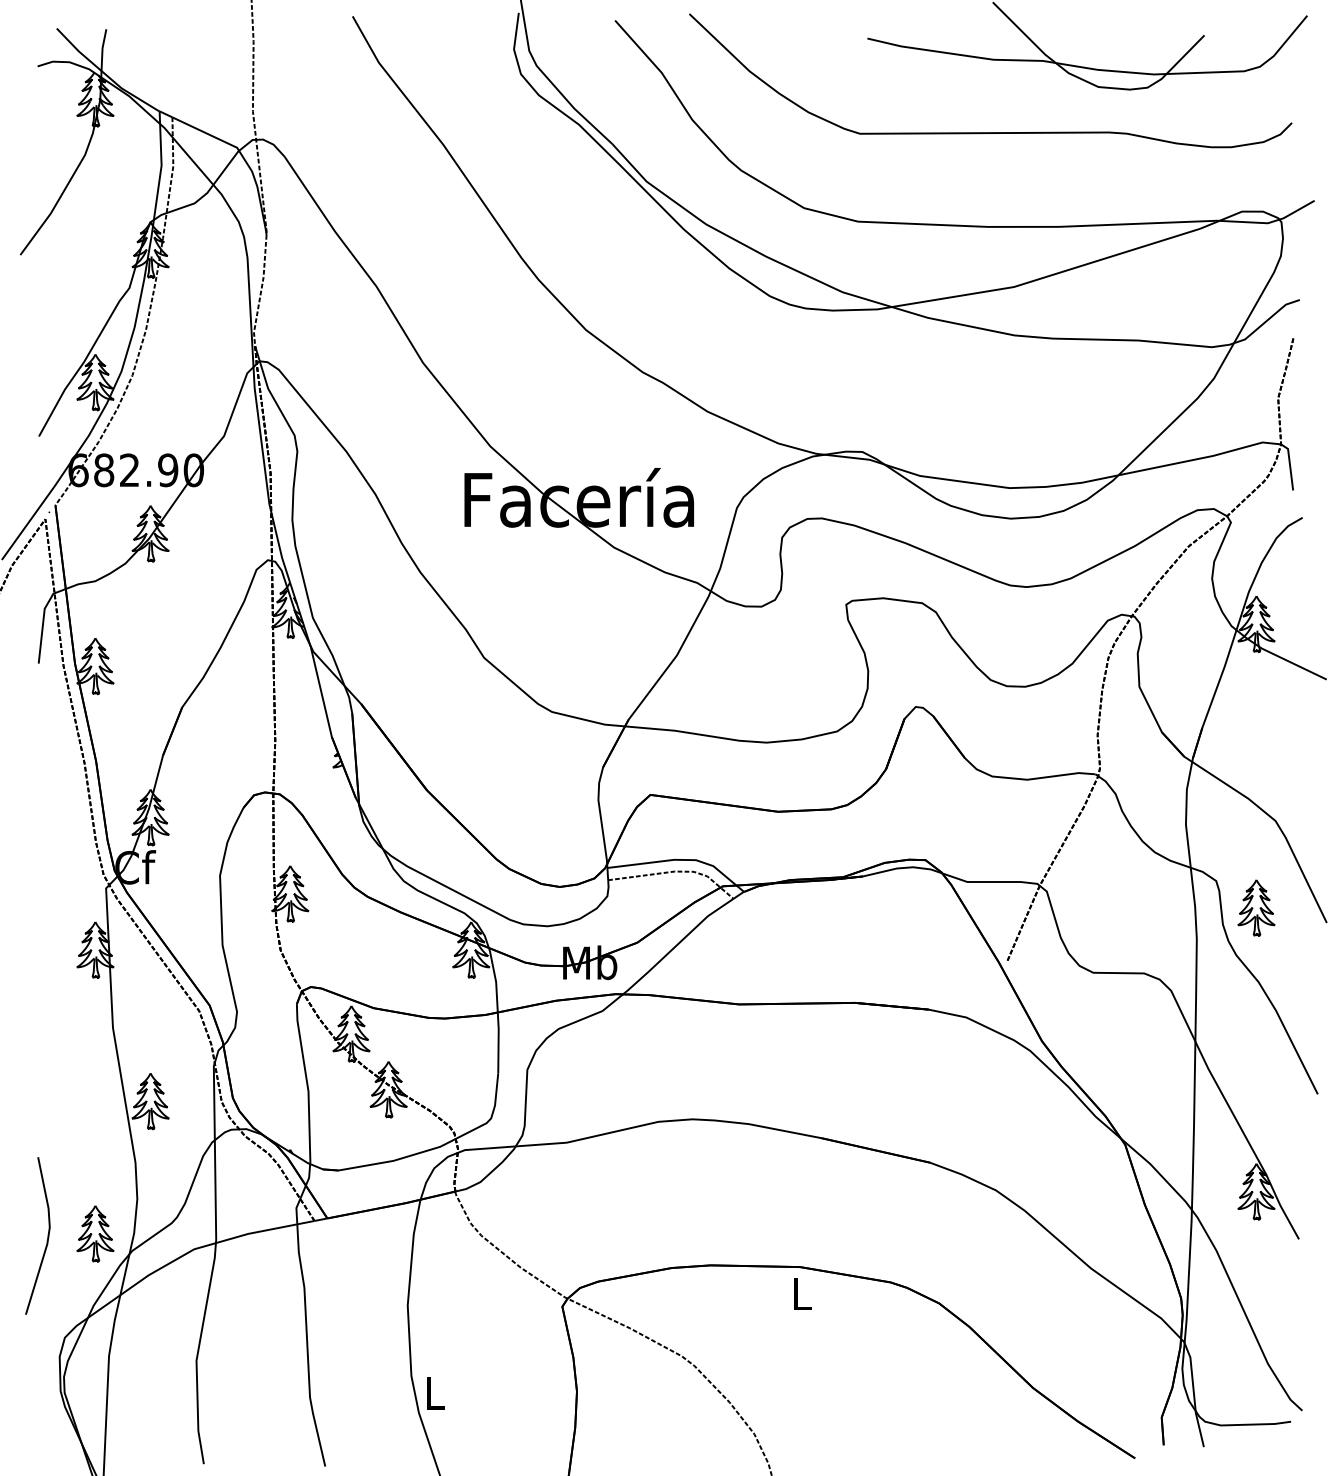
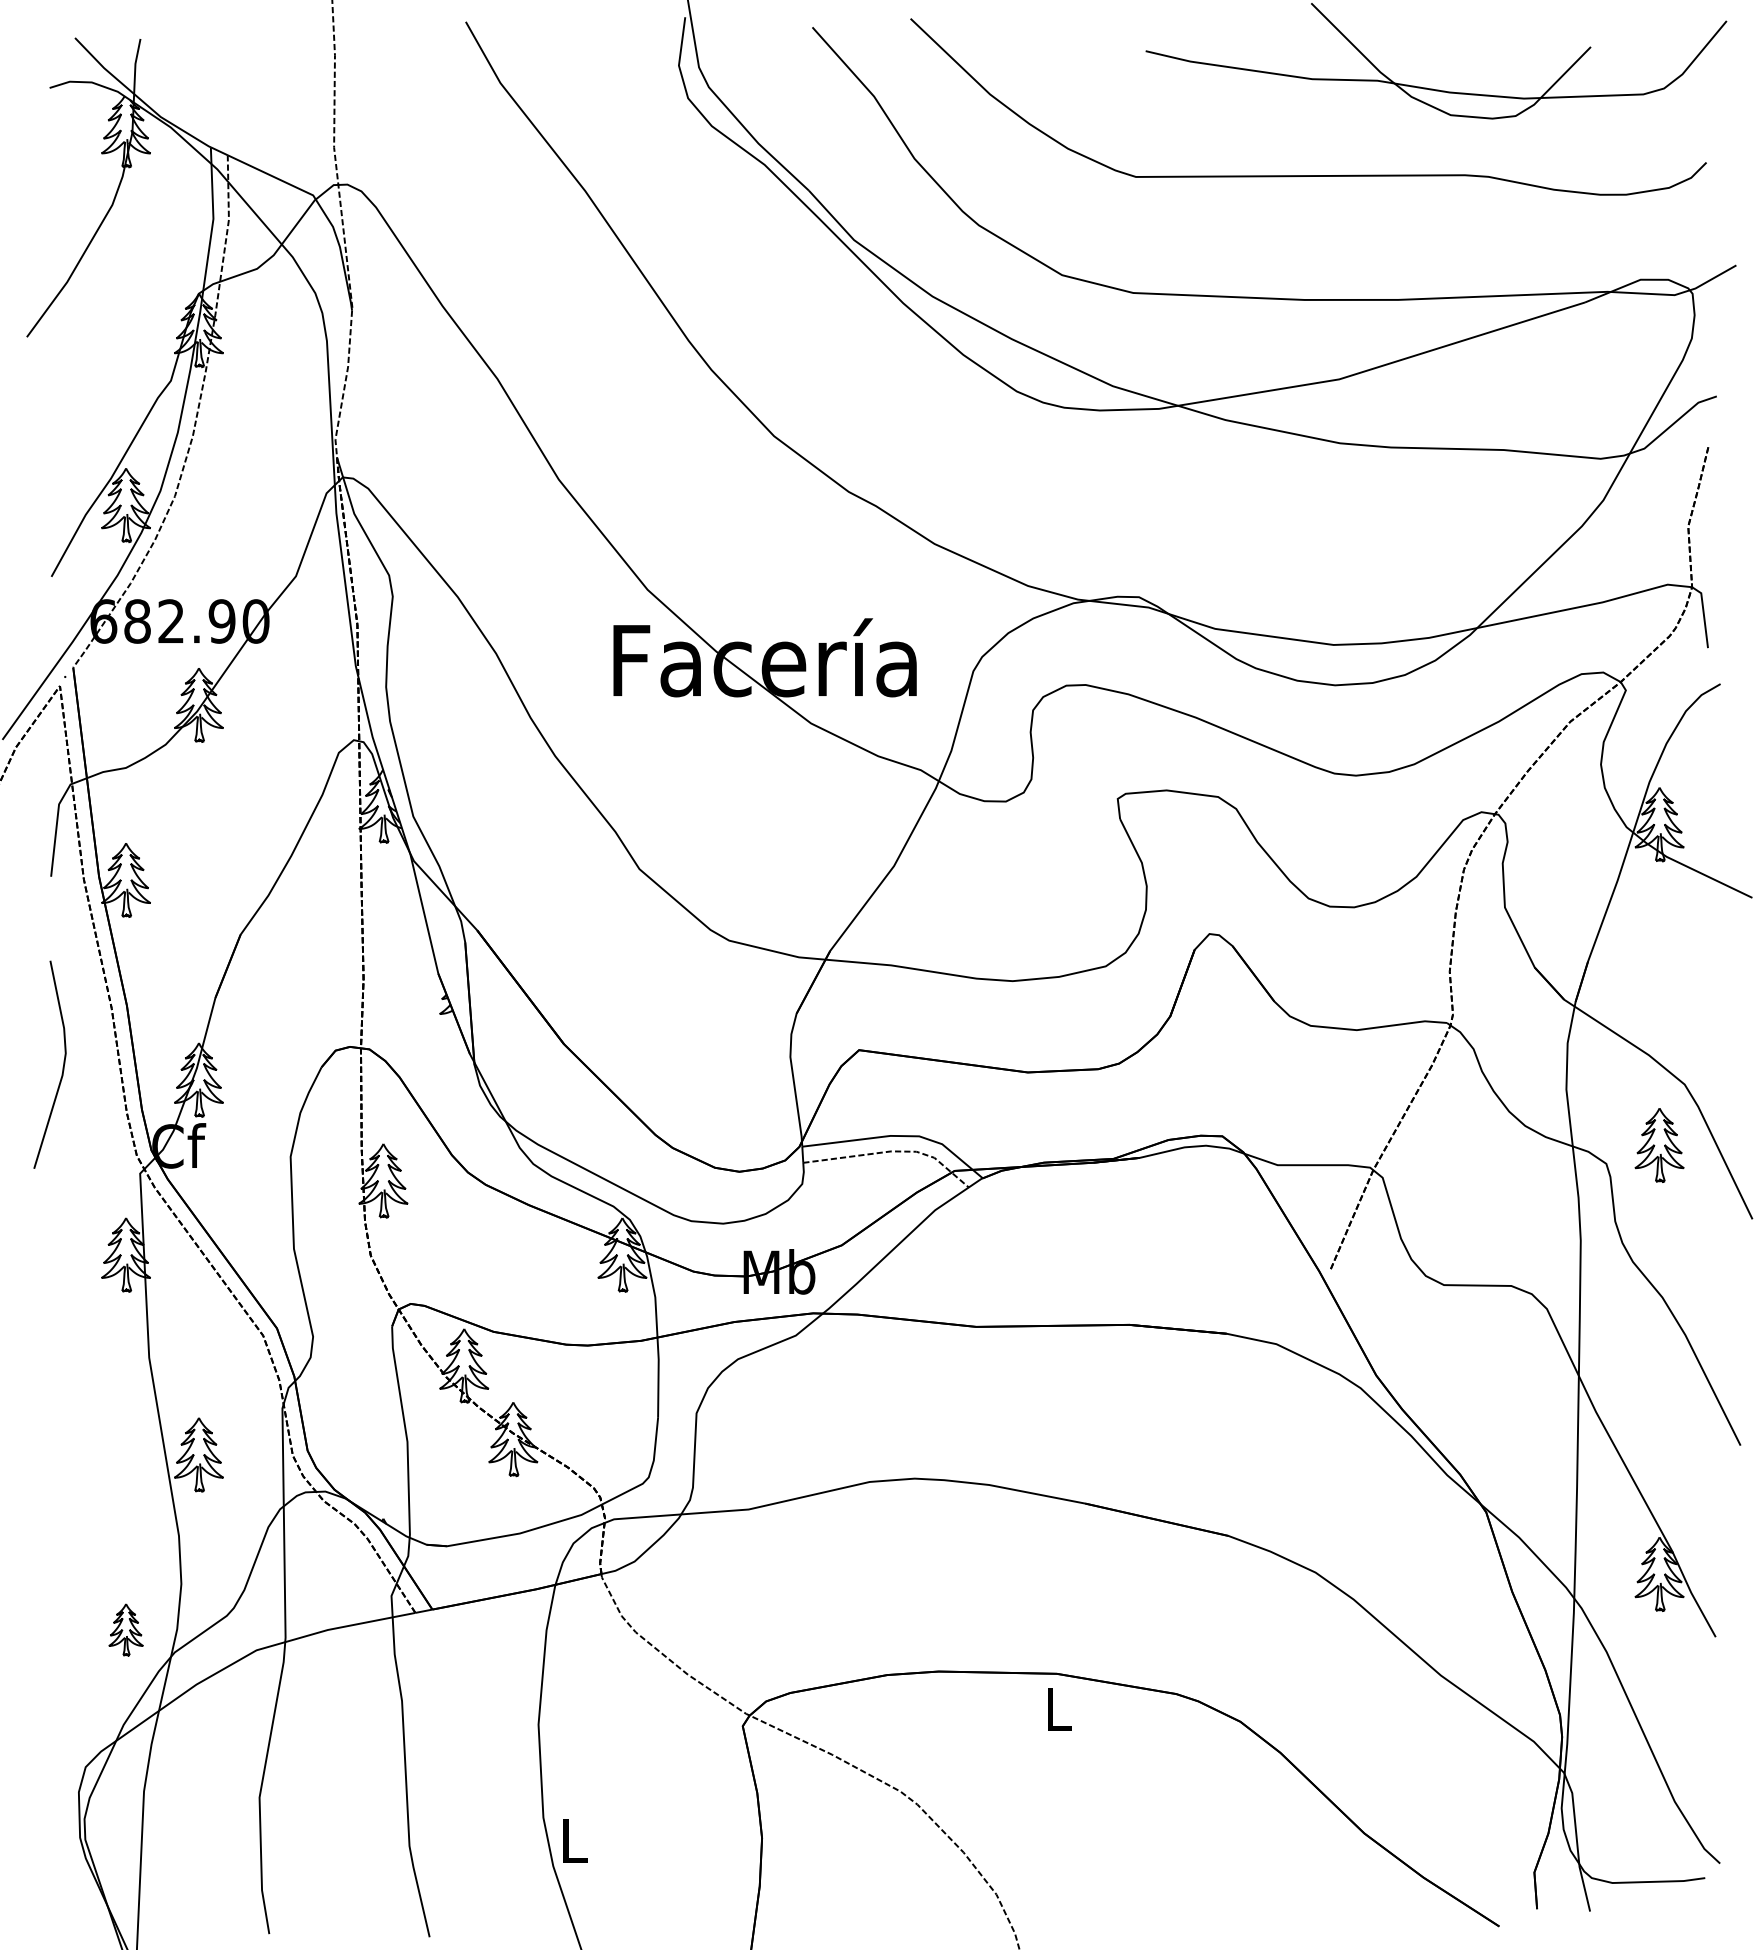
part: (1256, 907) -> (1659, 1144), moved
part: (95, 1233) -> (126, 1629), size x0.7
line: (47, 1235) -> (62, 1064), moved

